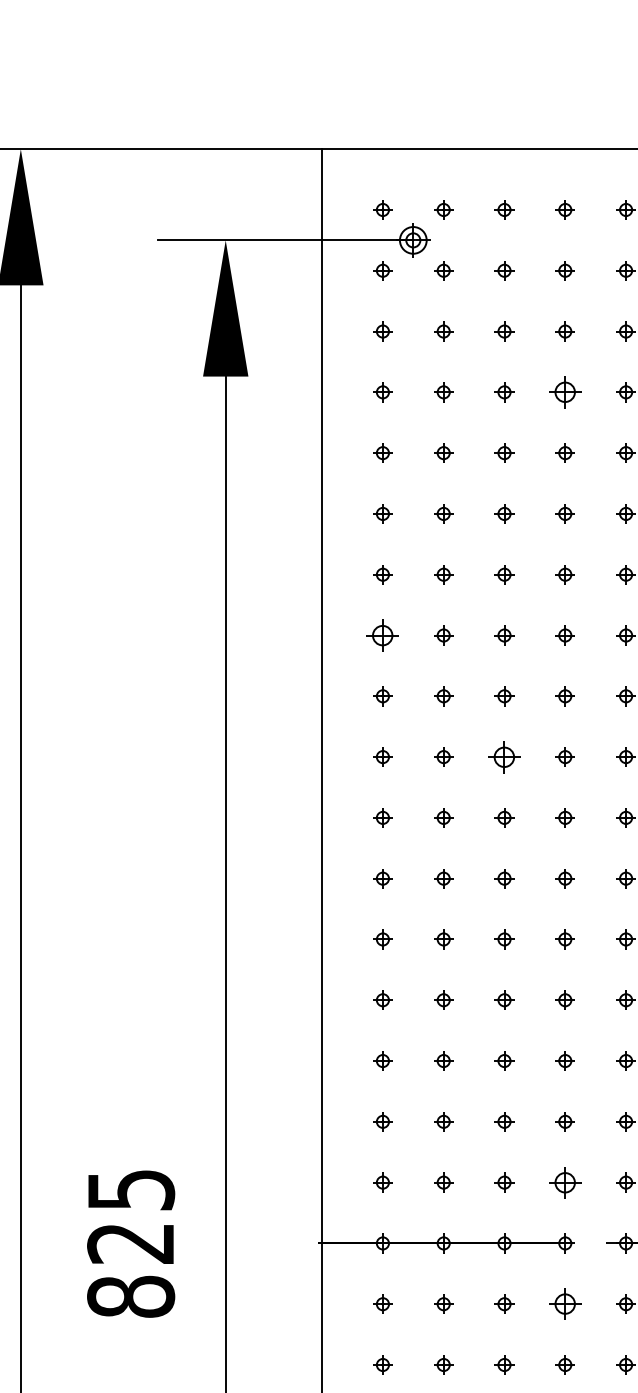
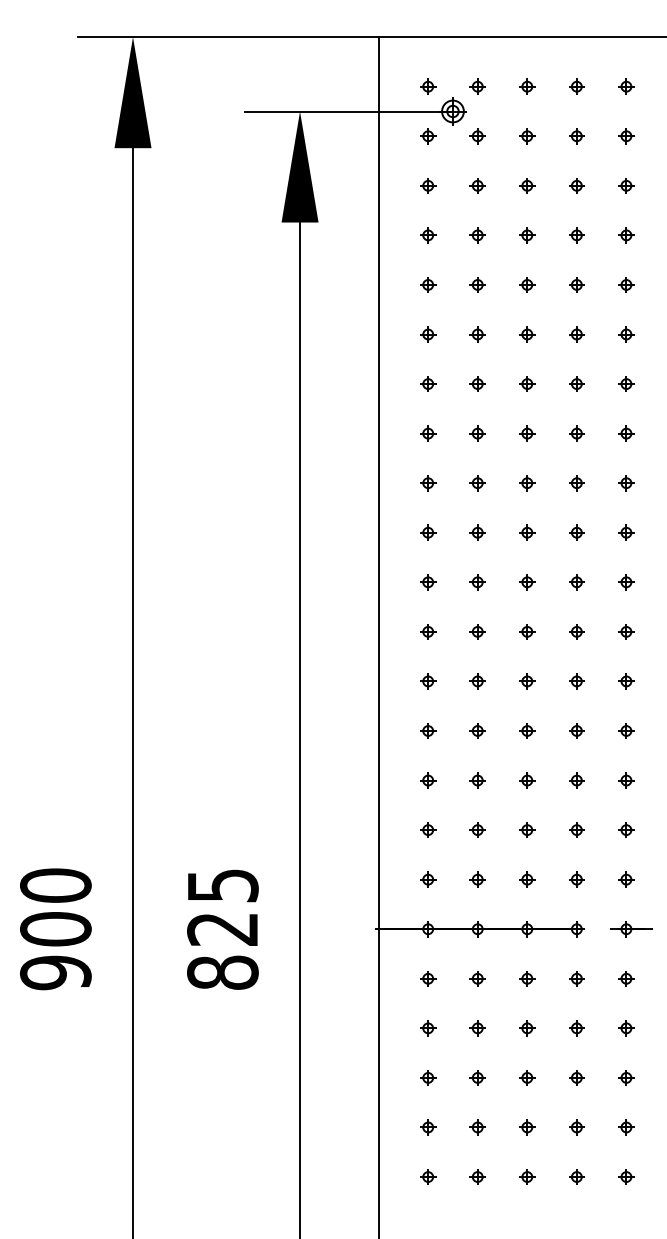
part: (564, 392) -> (576, 235), size x0.62
part: (383, 635) -> (428, 433), size x0.62
part: (504, 756) -> (527, 532), size x0.62
part: (564, 1182) -> (576, 879), size x0.62
part: (564, 1303) -> (576, 978), size x0.62

